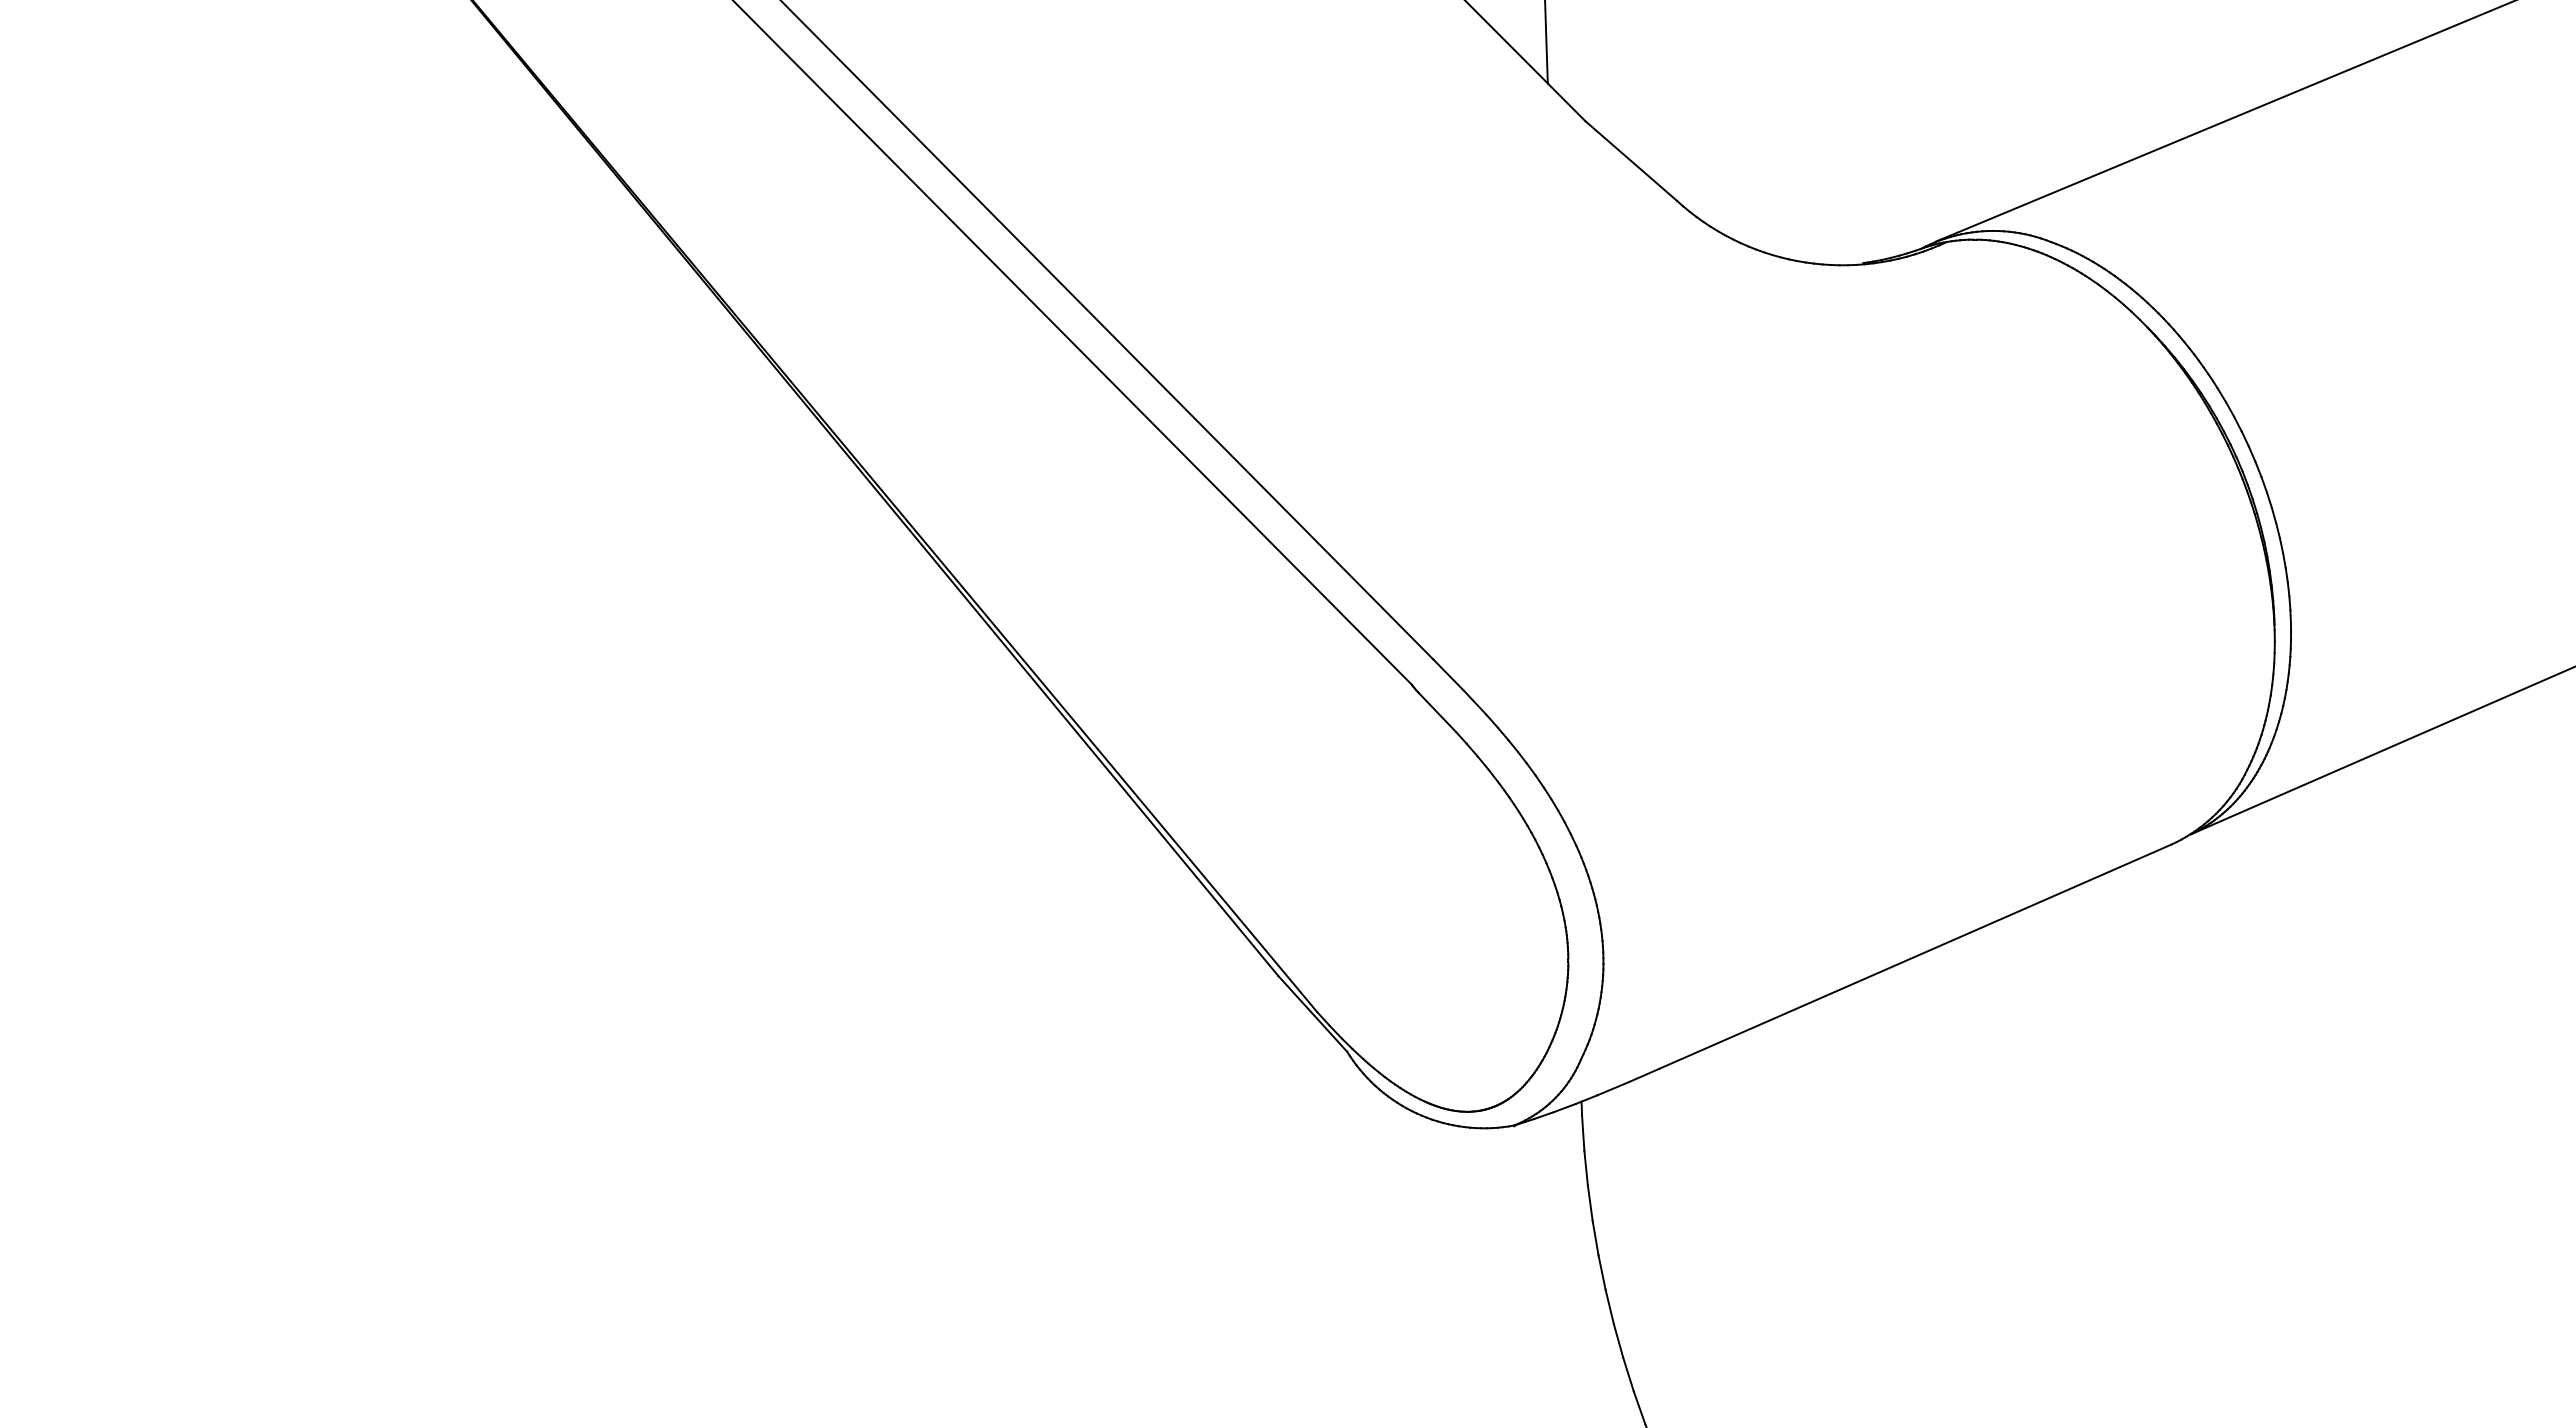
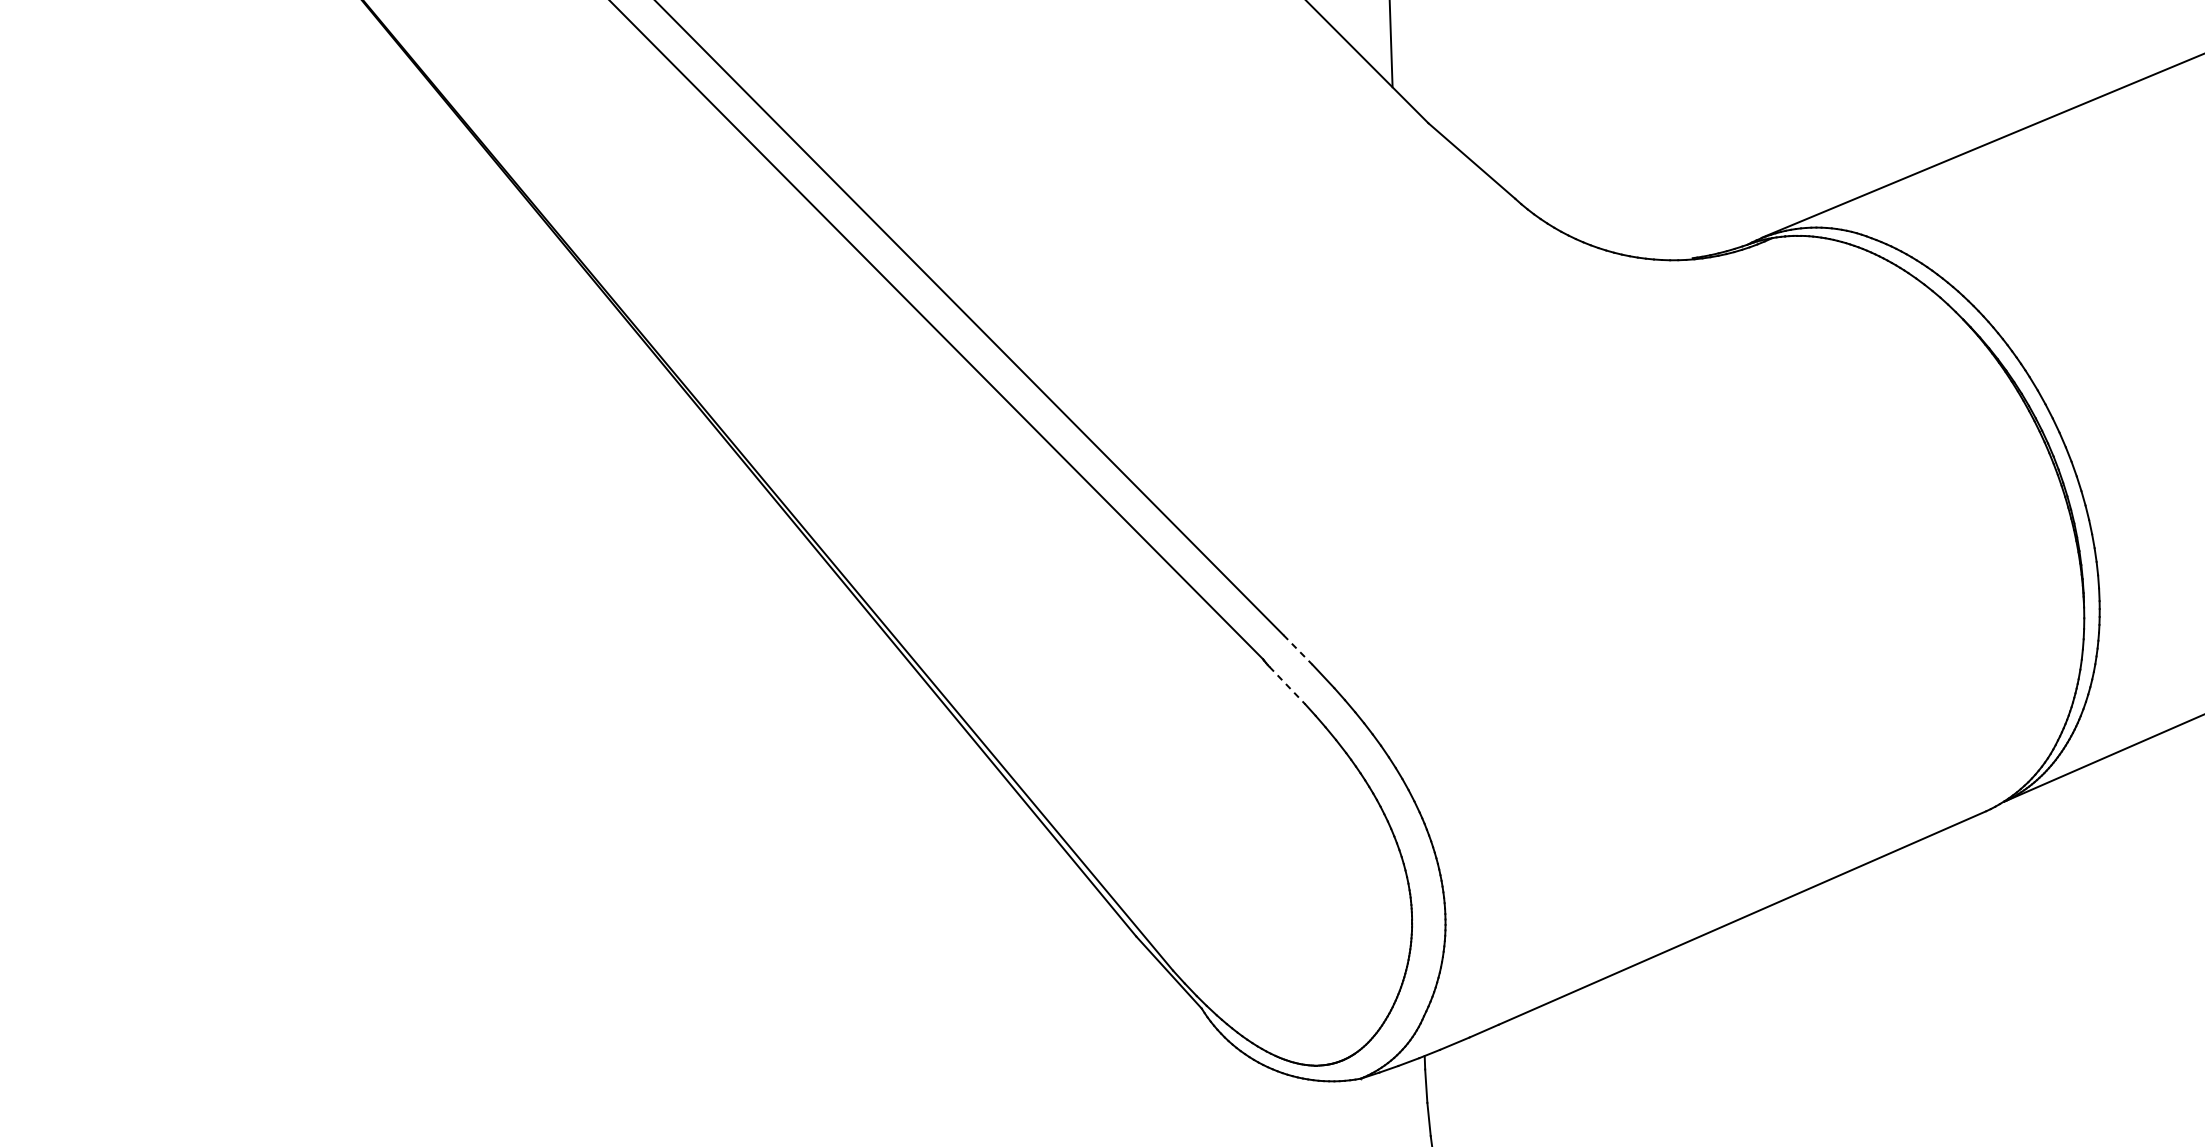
line: (1448, 674) -> (1298, 649), solid -> dashed
line: (1437, 712) -> (1287, 685), solid -> dashed

